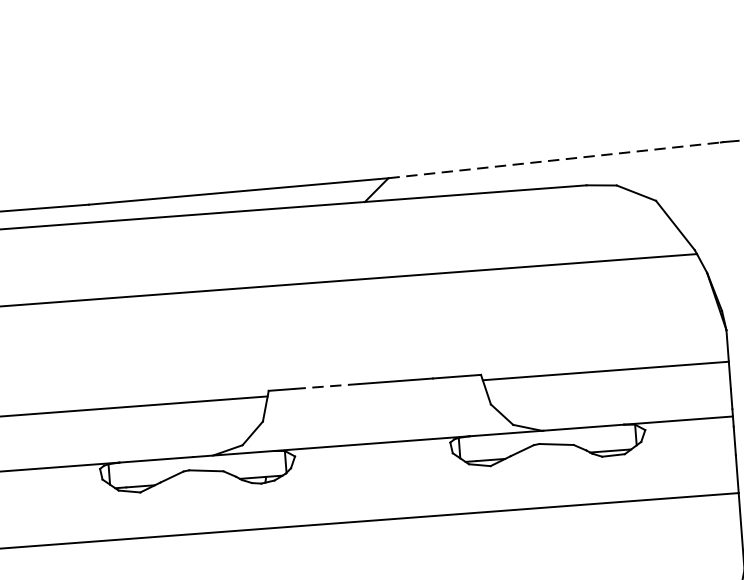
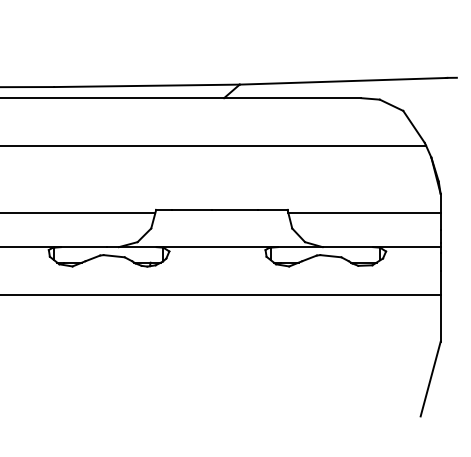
line: (555, 160) -> (343, 81), dashed -> solid
line: (325, 385) -> (191, 209), dashed -> solid

